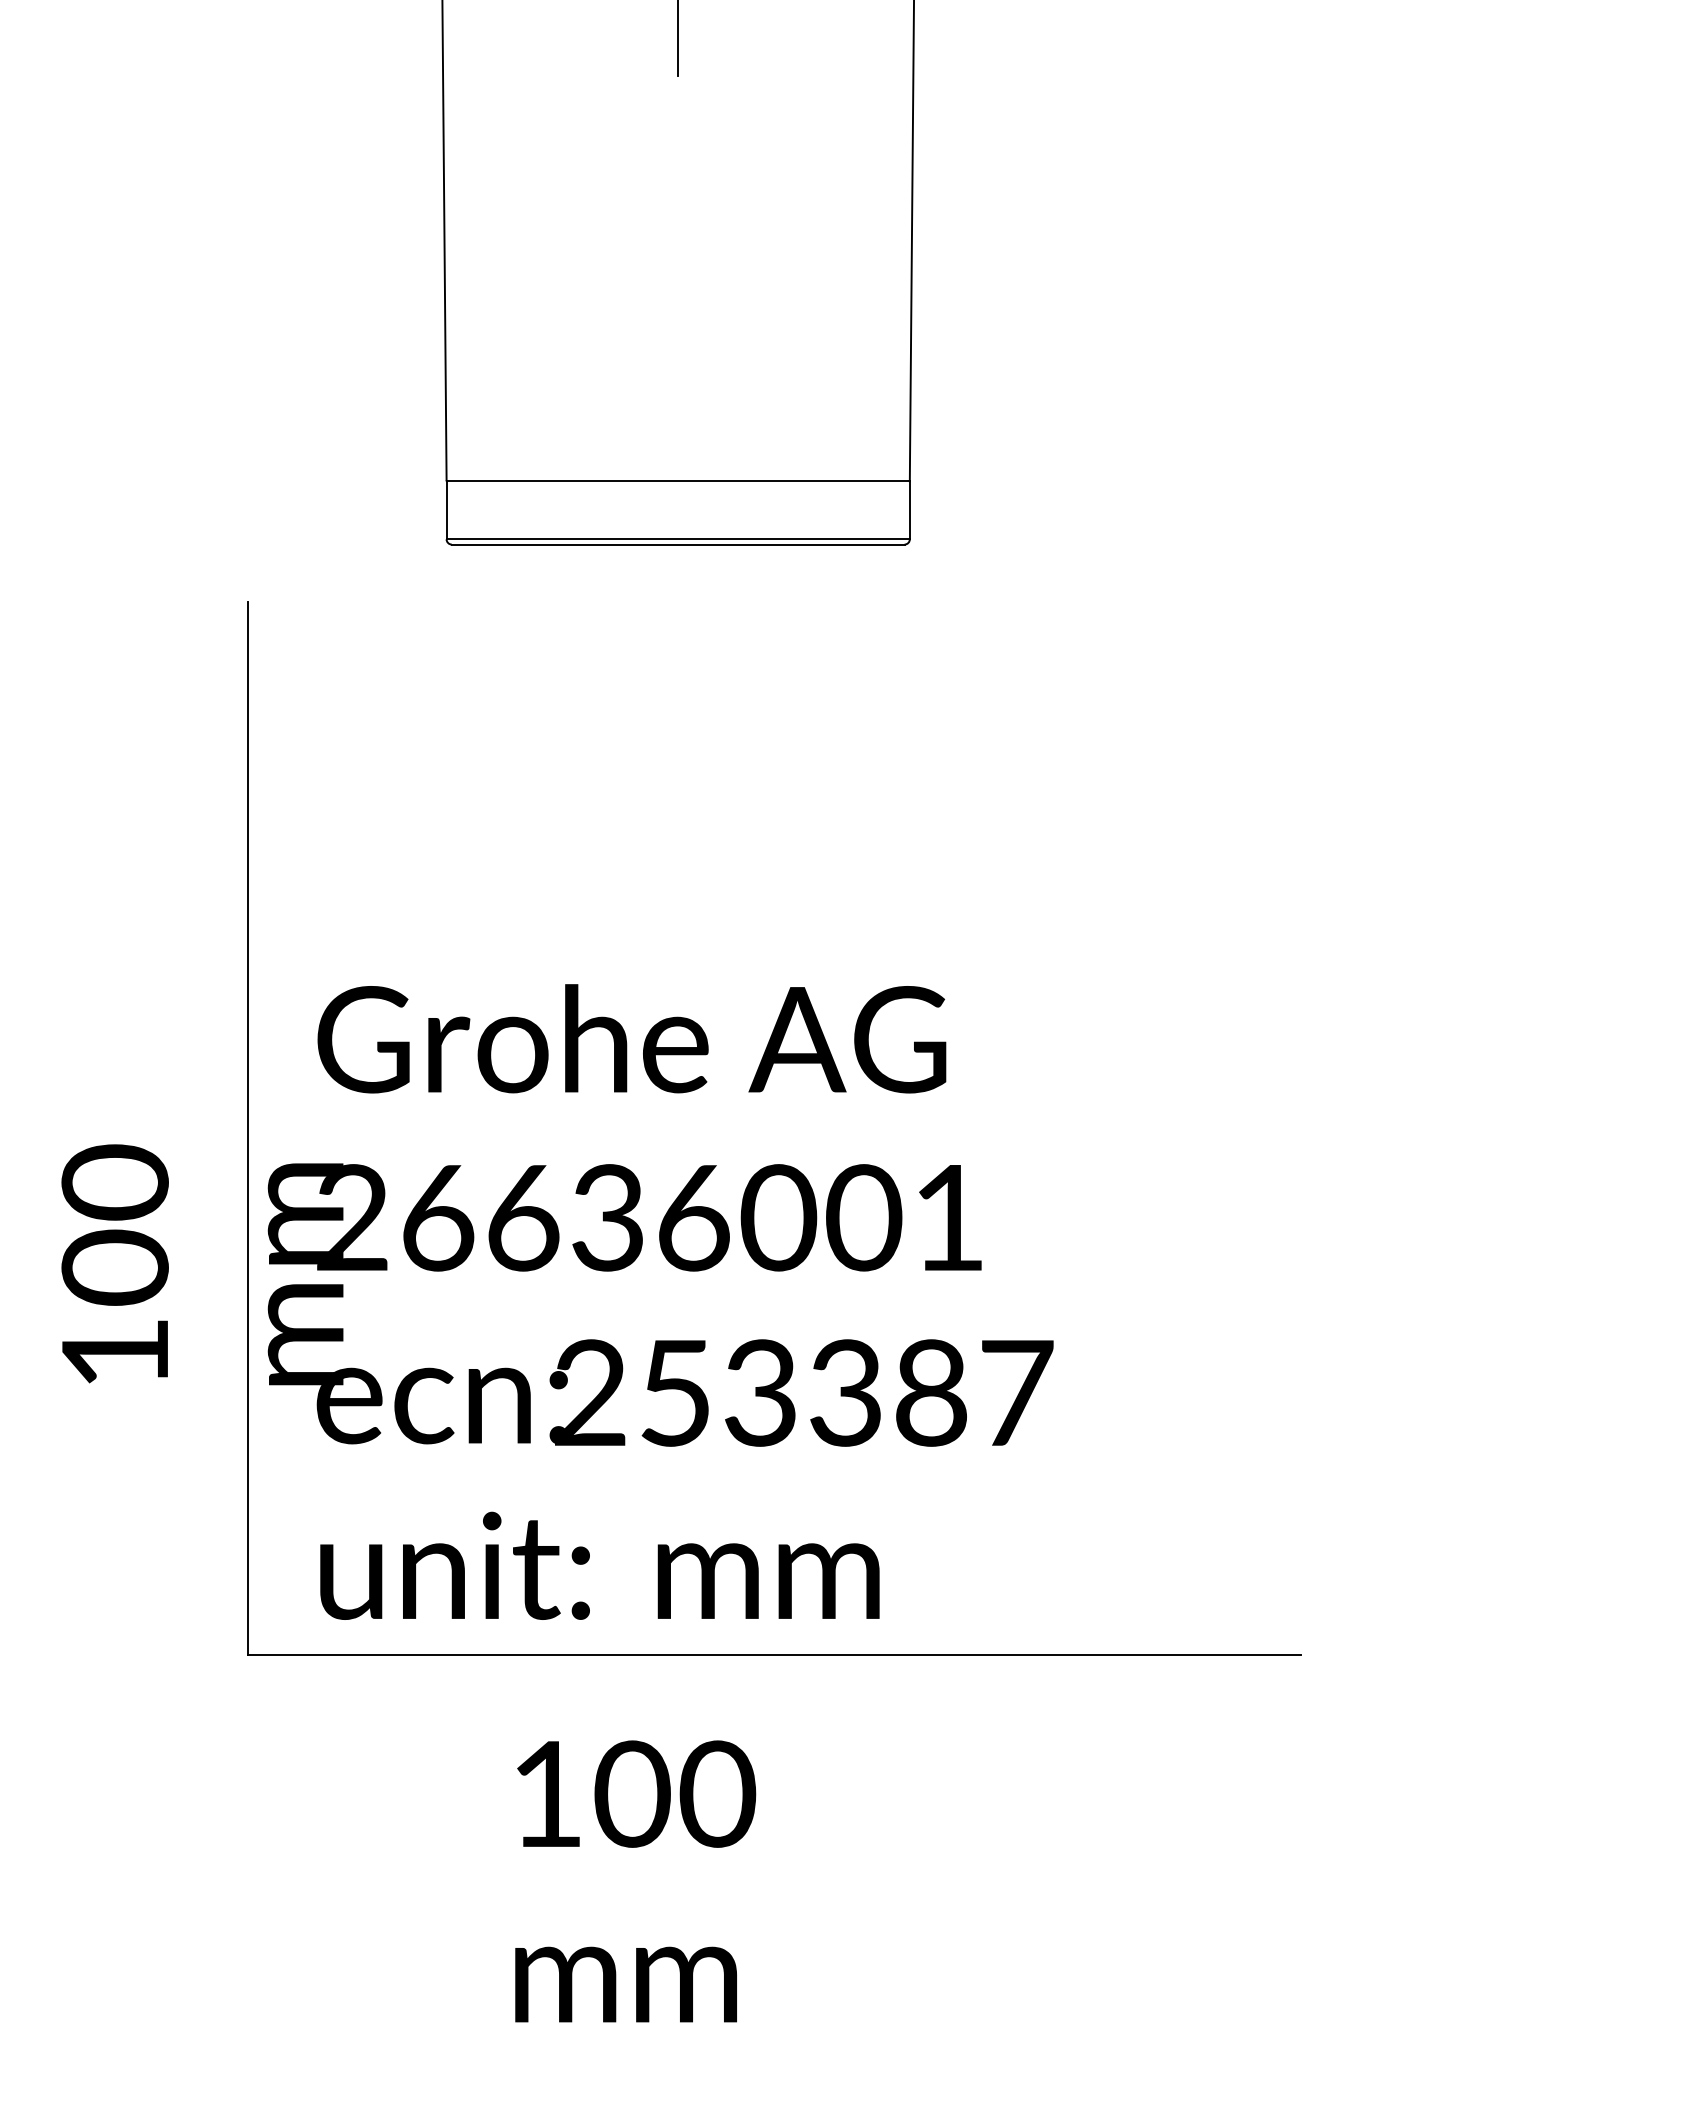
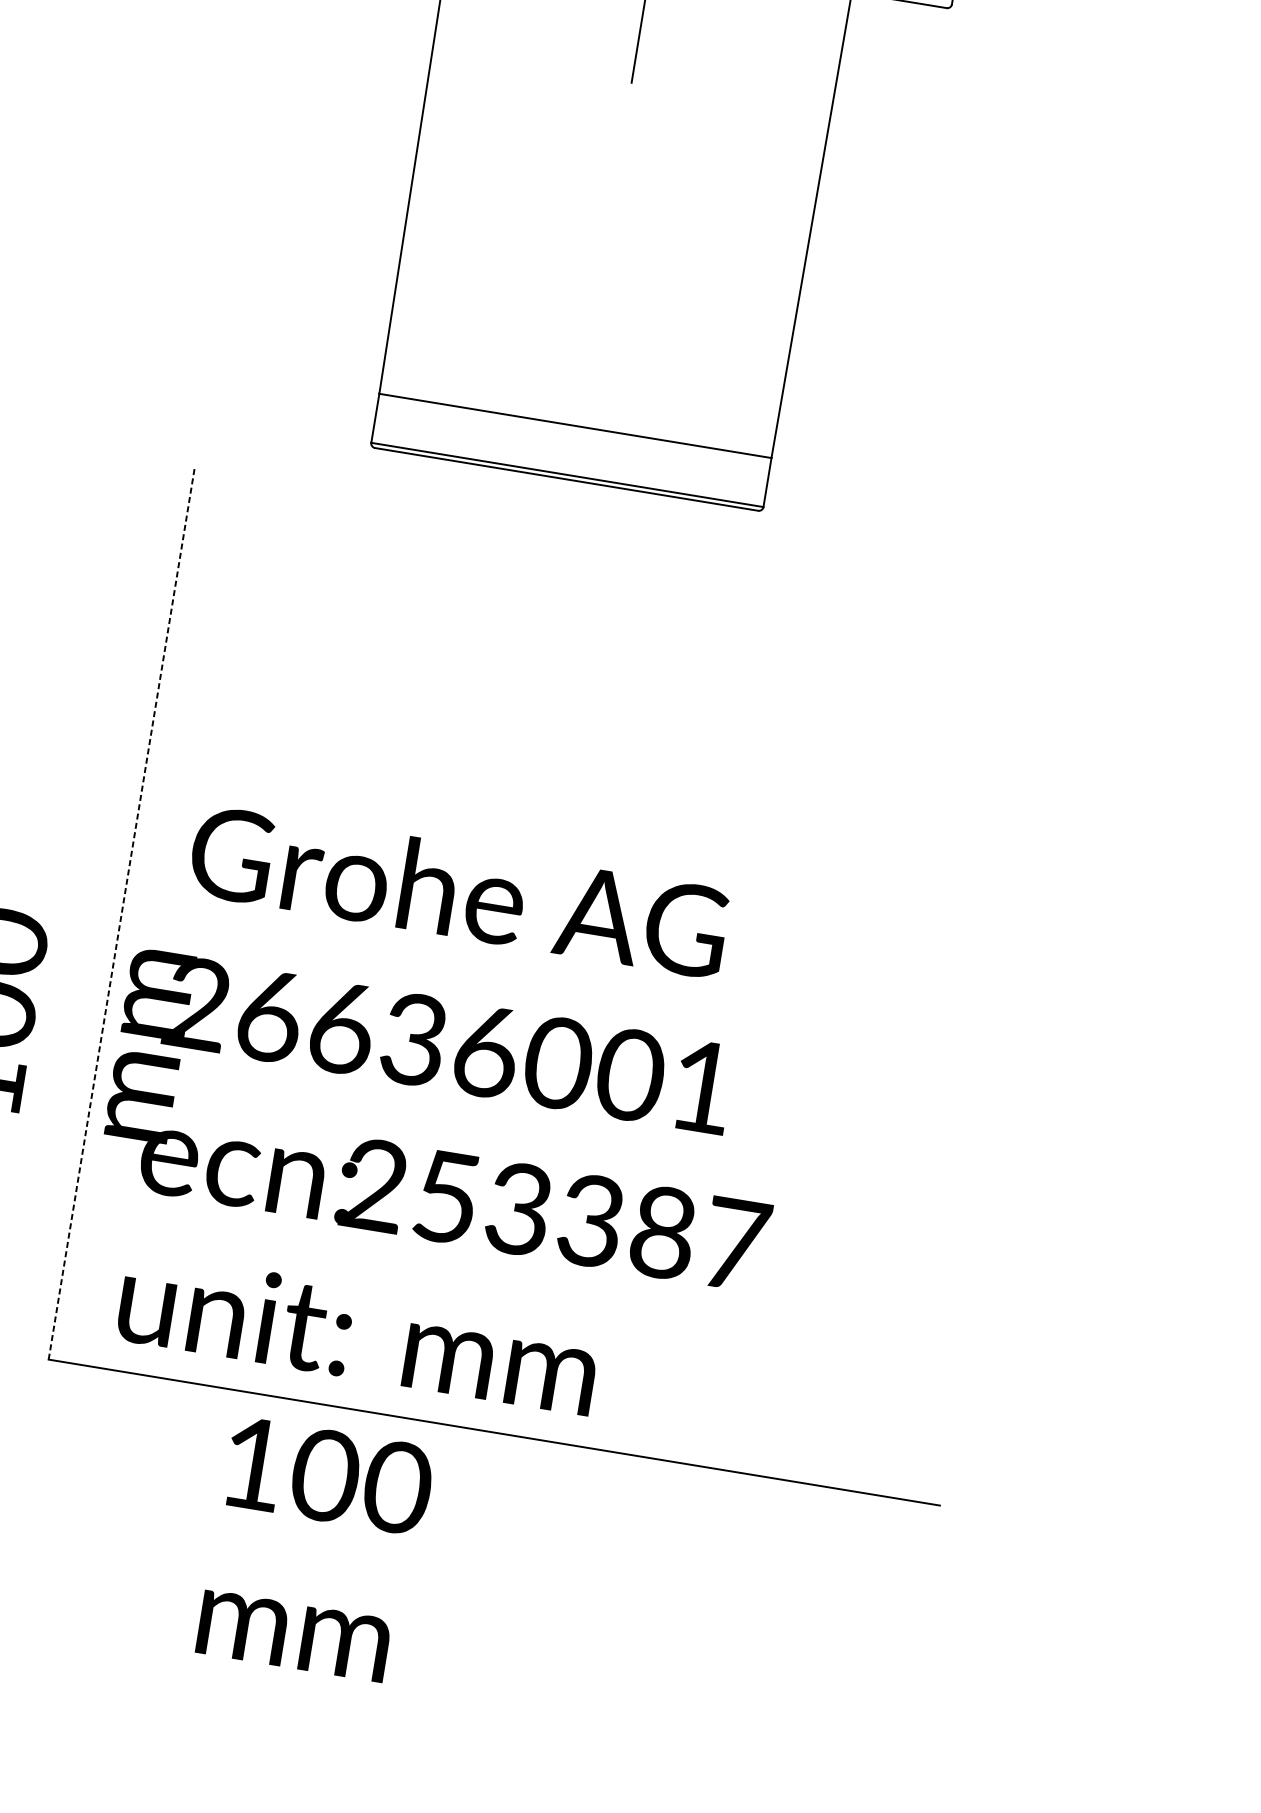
line: (248, 1127) -> (122, 913), solid -> dashed
text: (635, 1881) -> (315, 1550), moved

